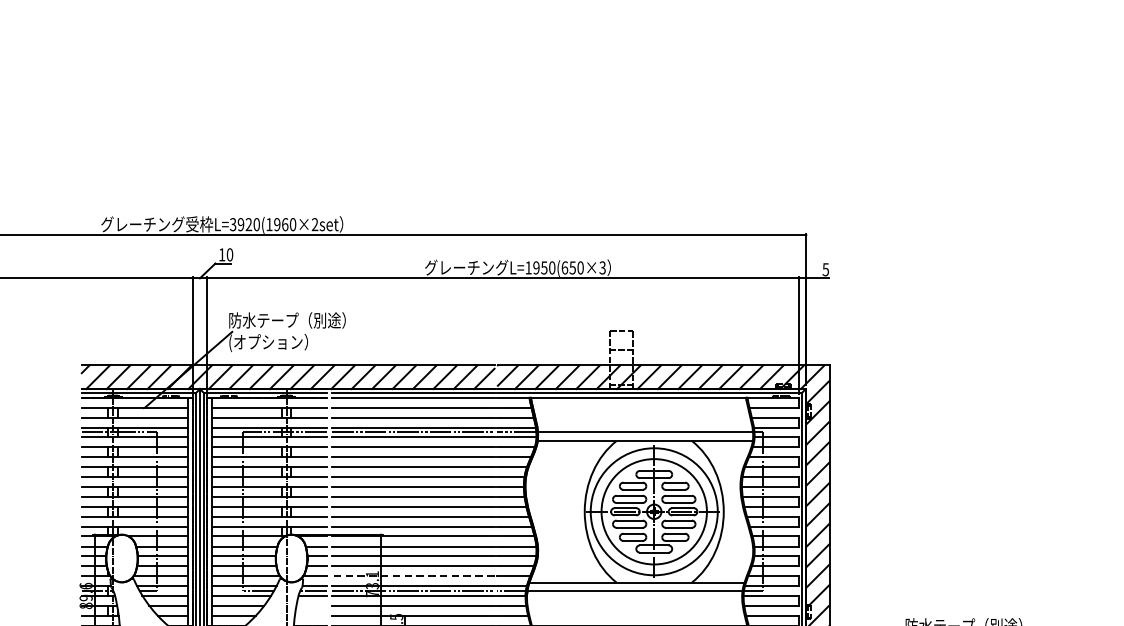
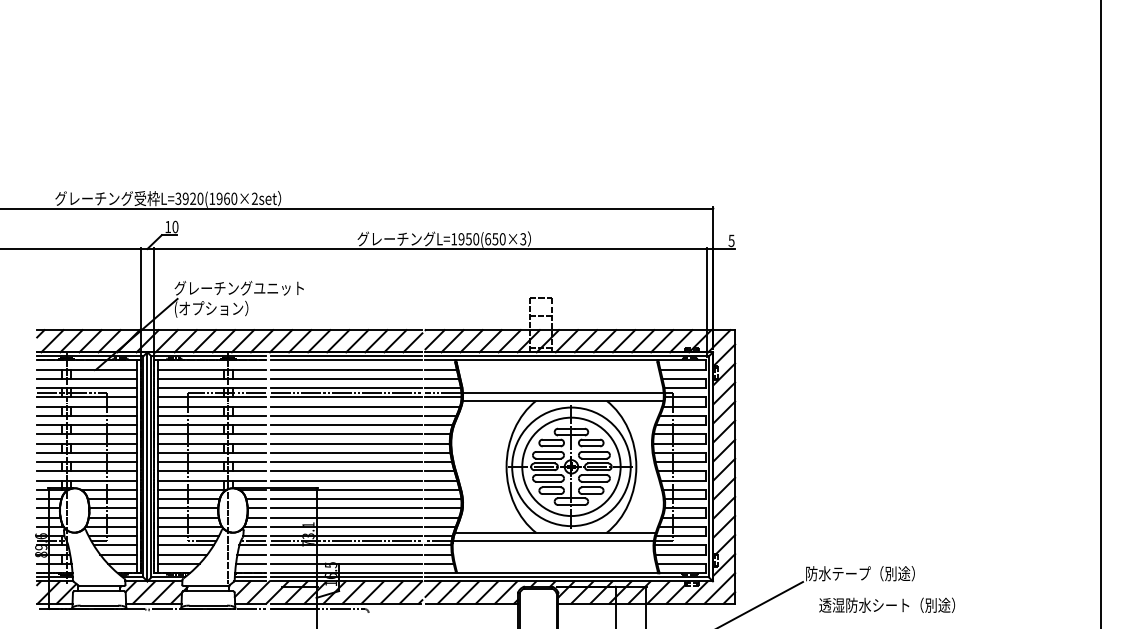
text: (297, 319) -> (238, 287), 防水テープ（別途） -> グレーチングユニット
line: (413, 575) -> (346, 526), dashed -> solid
line: (311, 605) -> (251, 554), added
line: (310, 615) -> (250, 563), added

